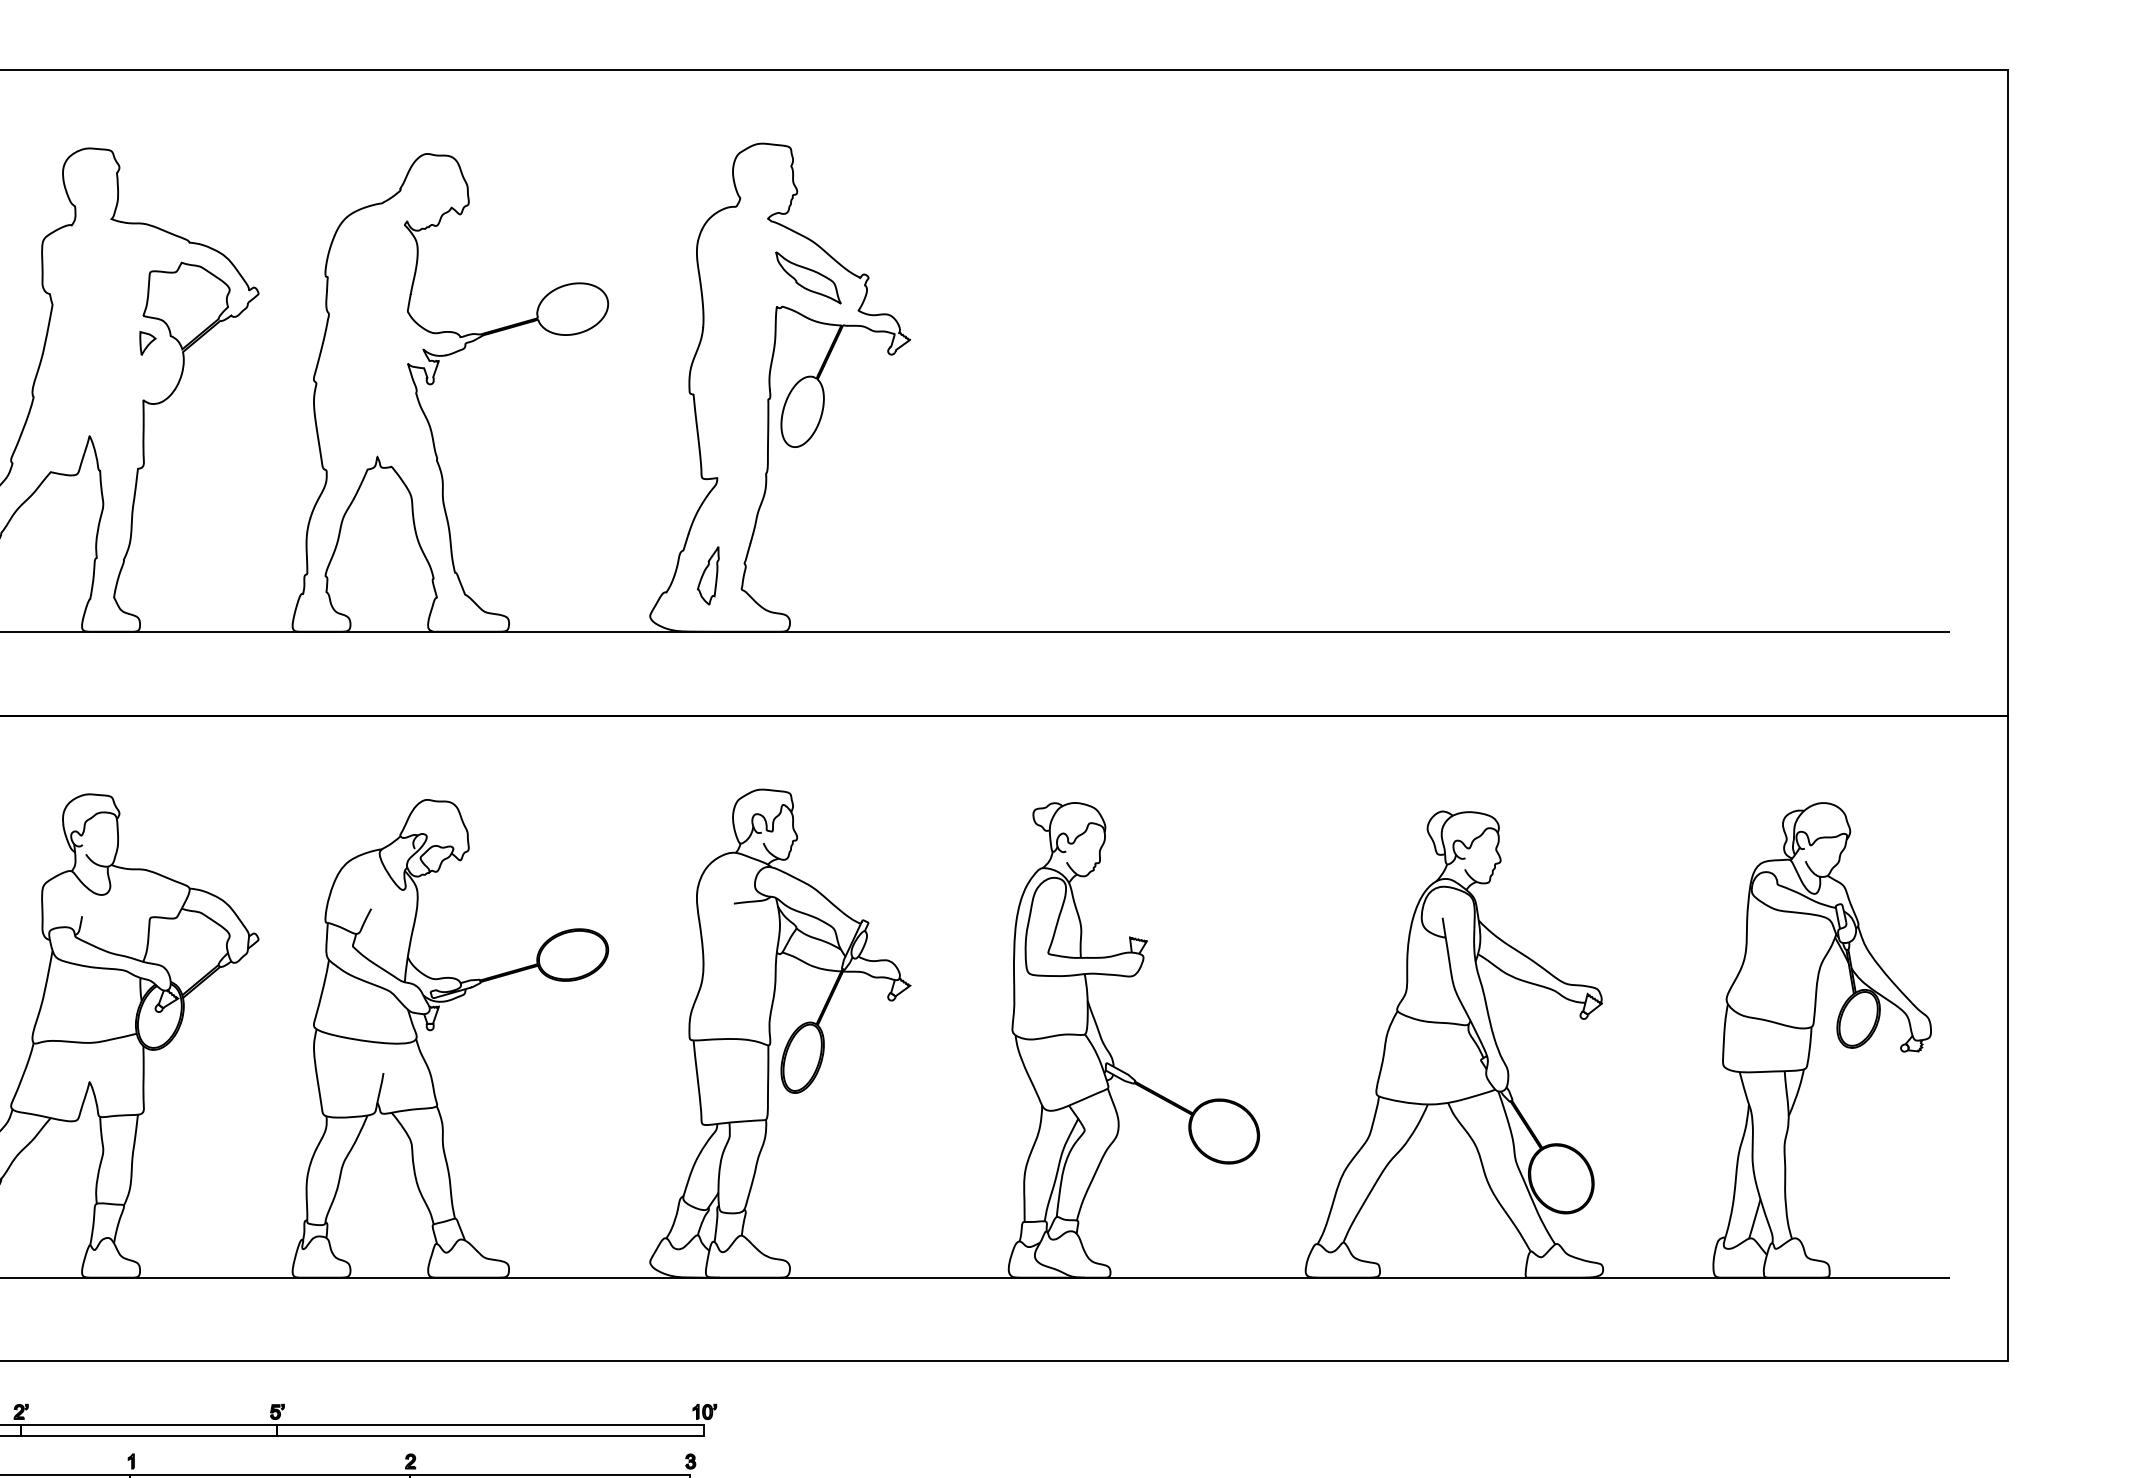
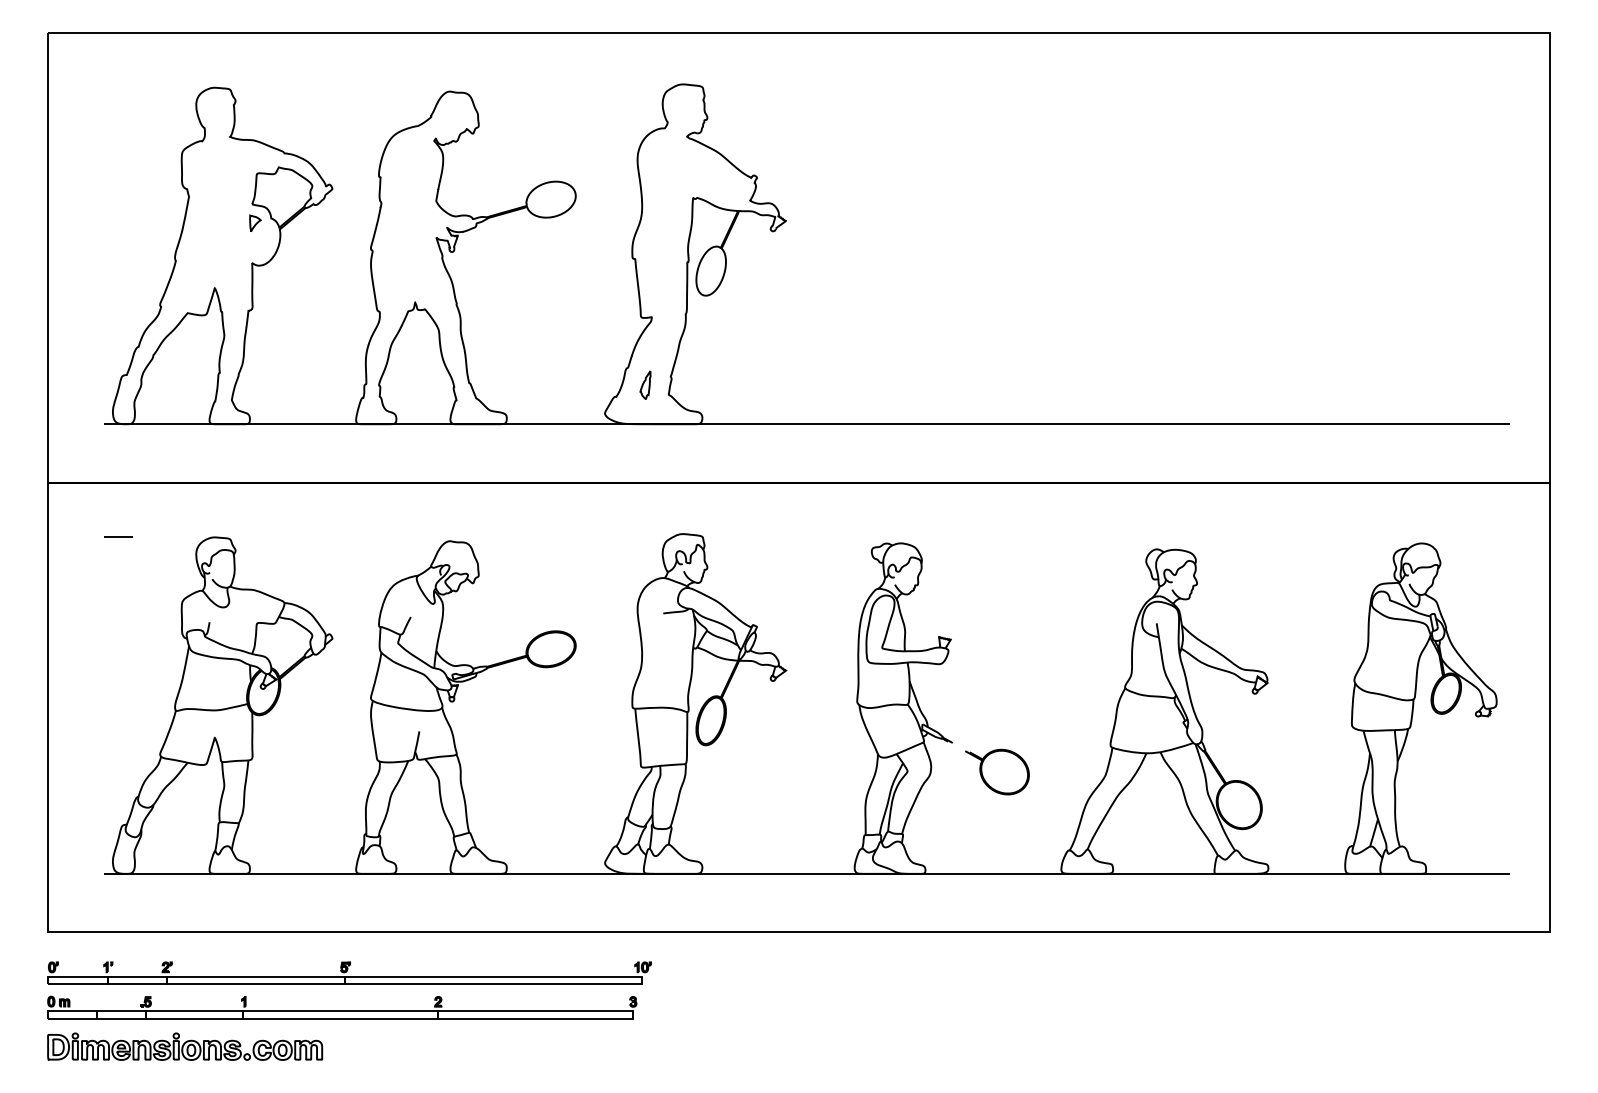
part: (807, 277) -> (714, 177), removed
part: (708, 574) -> (645, 384), size x0.7
line: (1134, 1081) -> (942, 737), solid -> dashed

